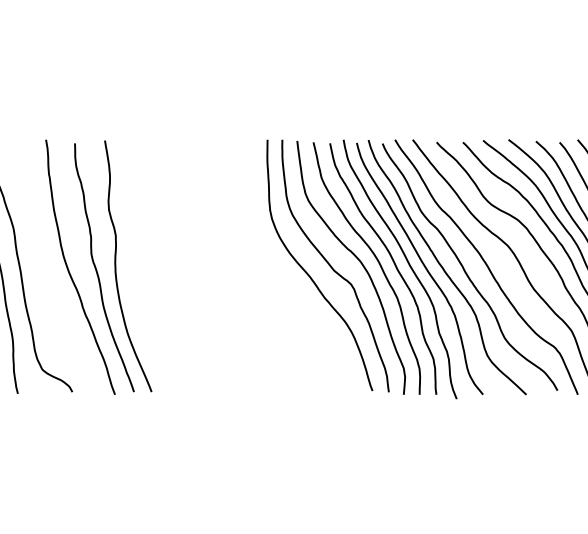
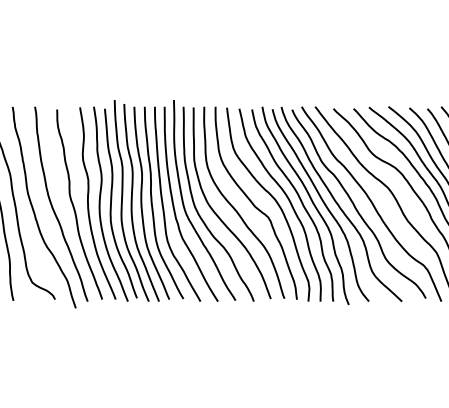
part: (239, 262) -> (182, 200), added
curve: (45, 275) -> (34, 210), added

